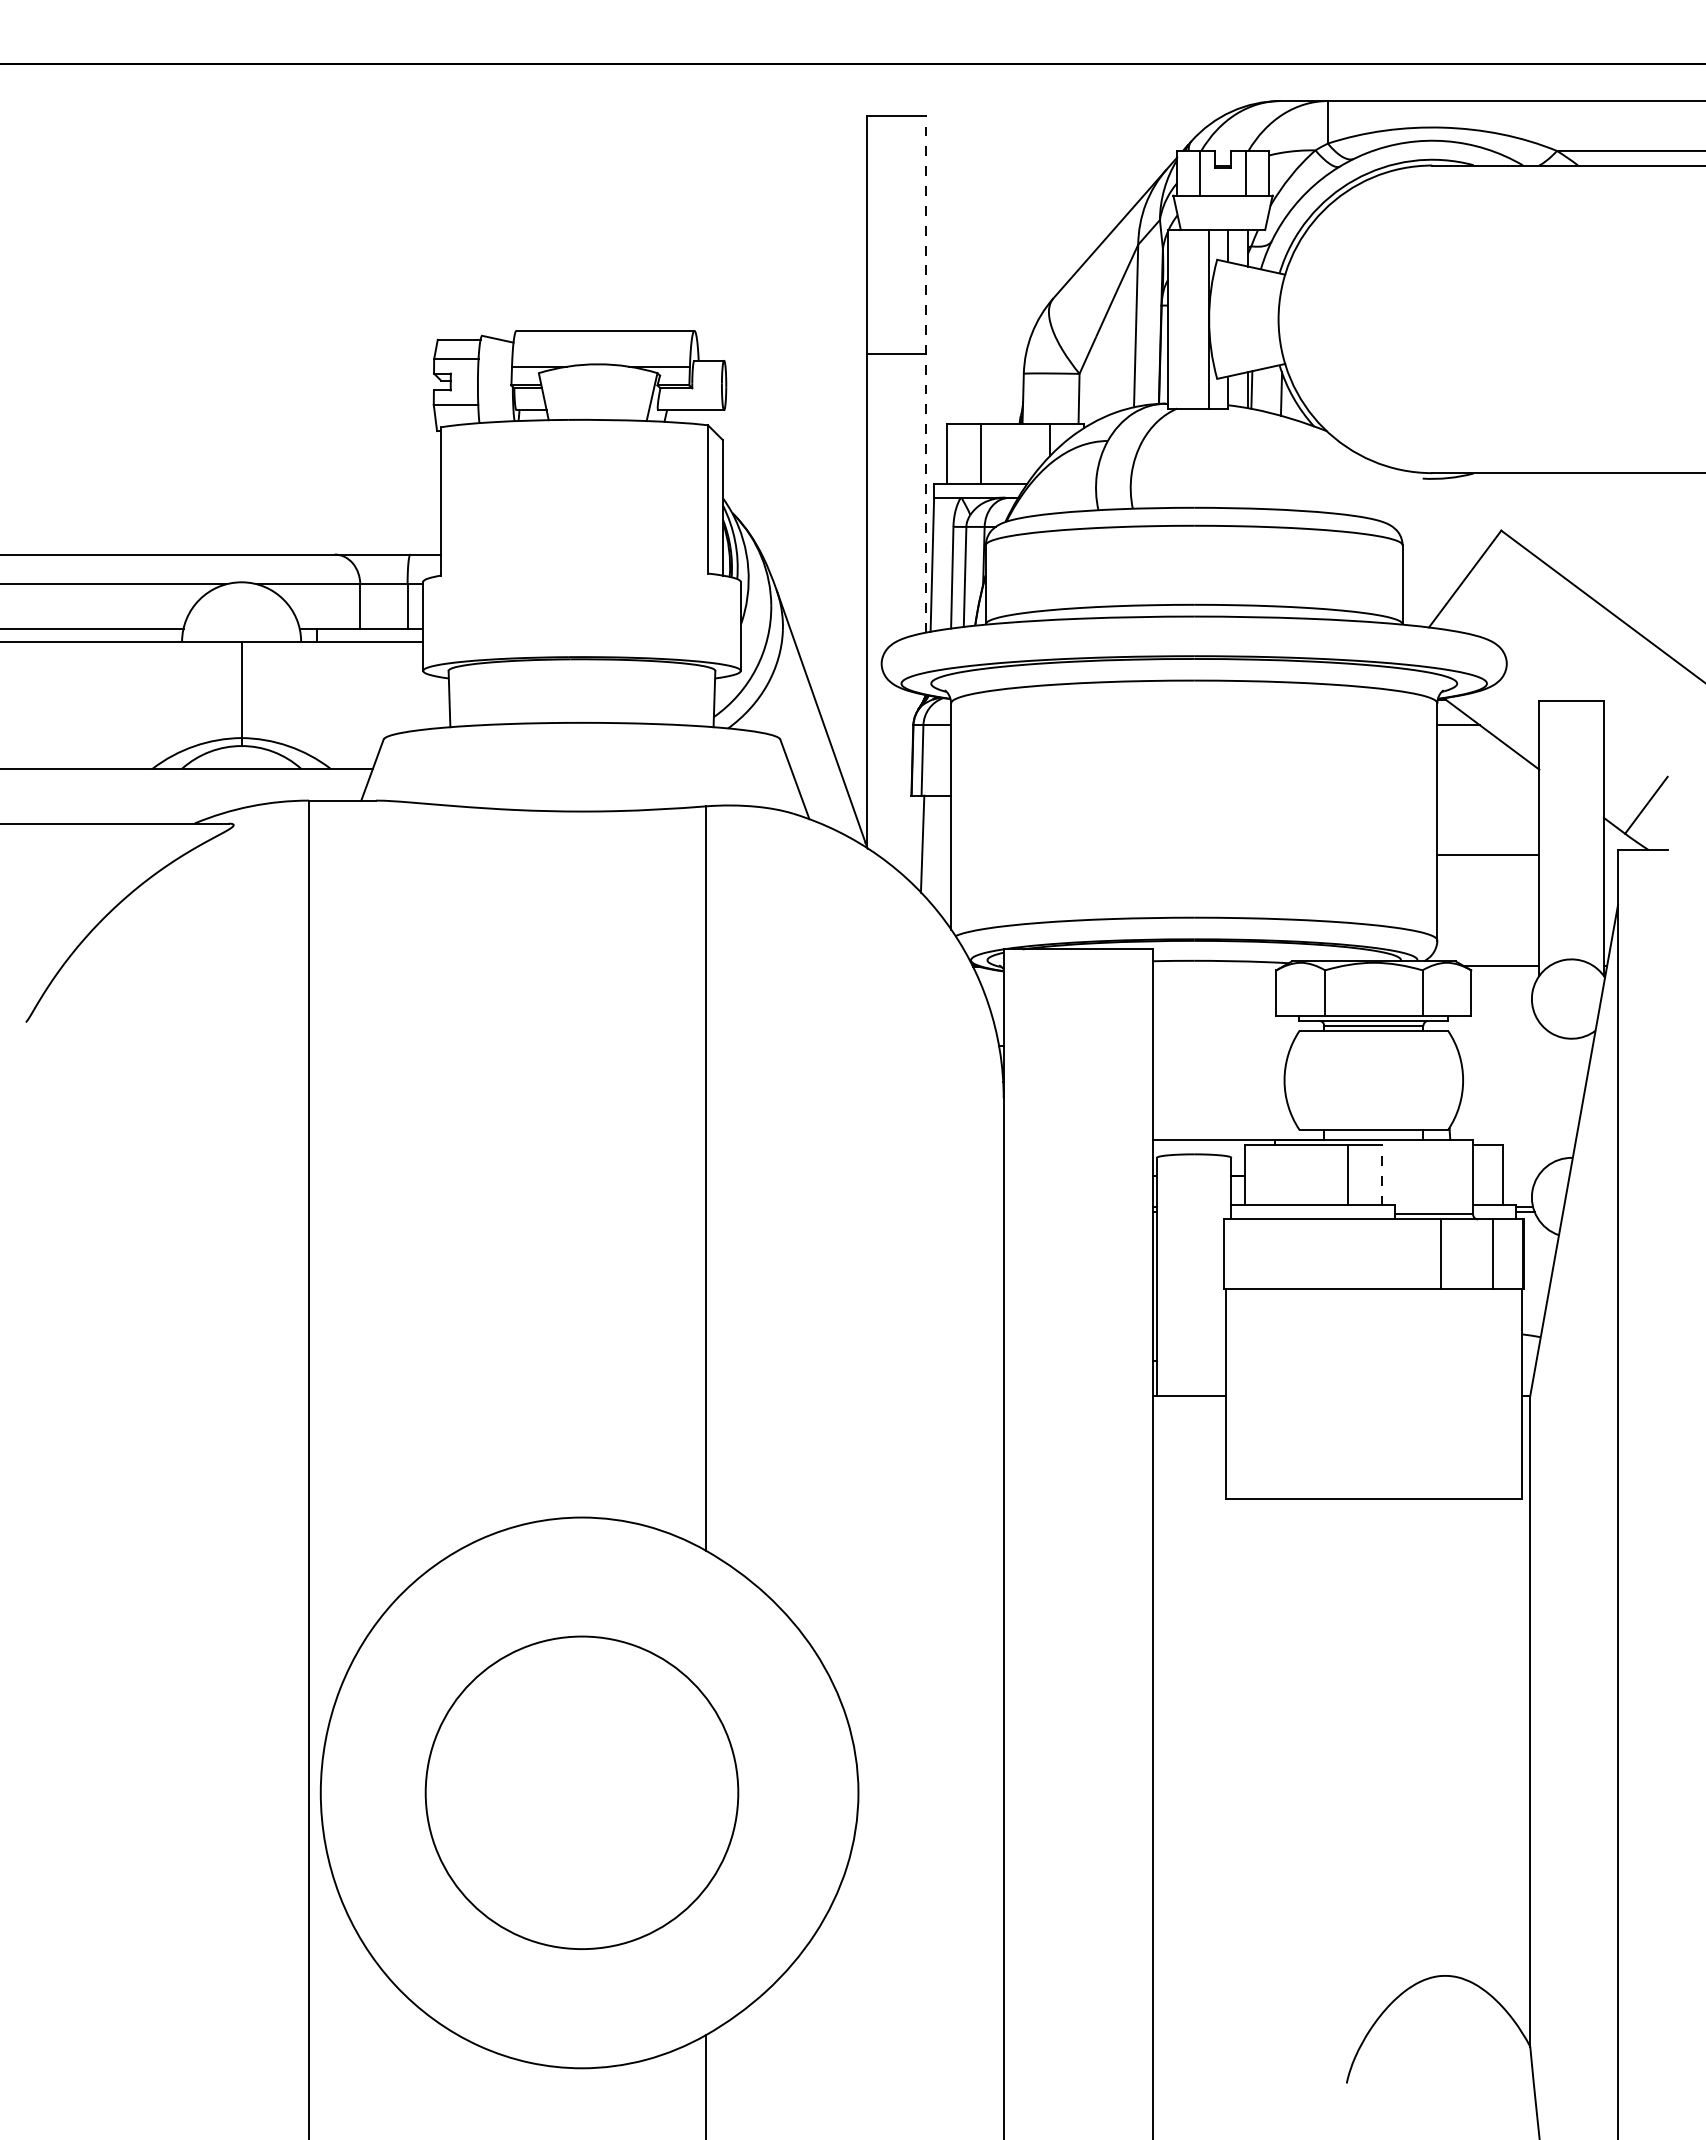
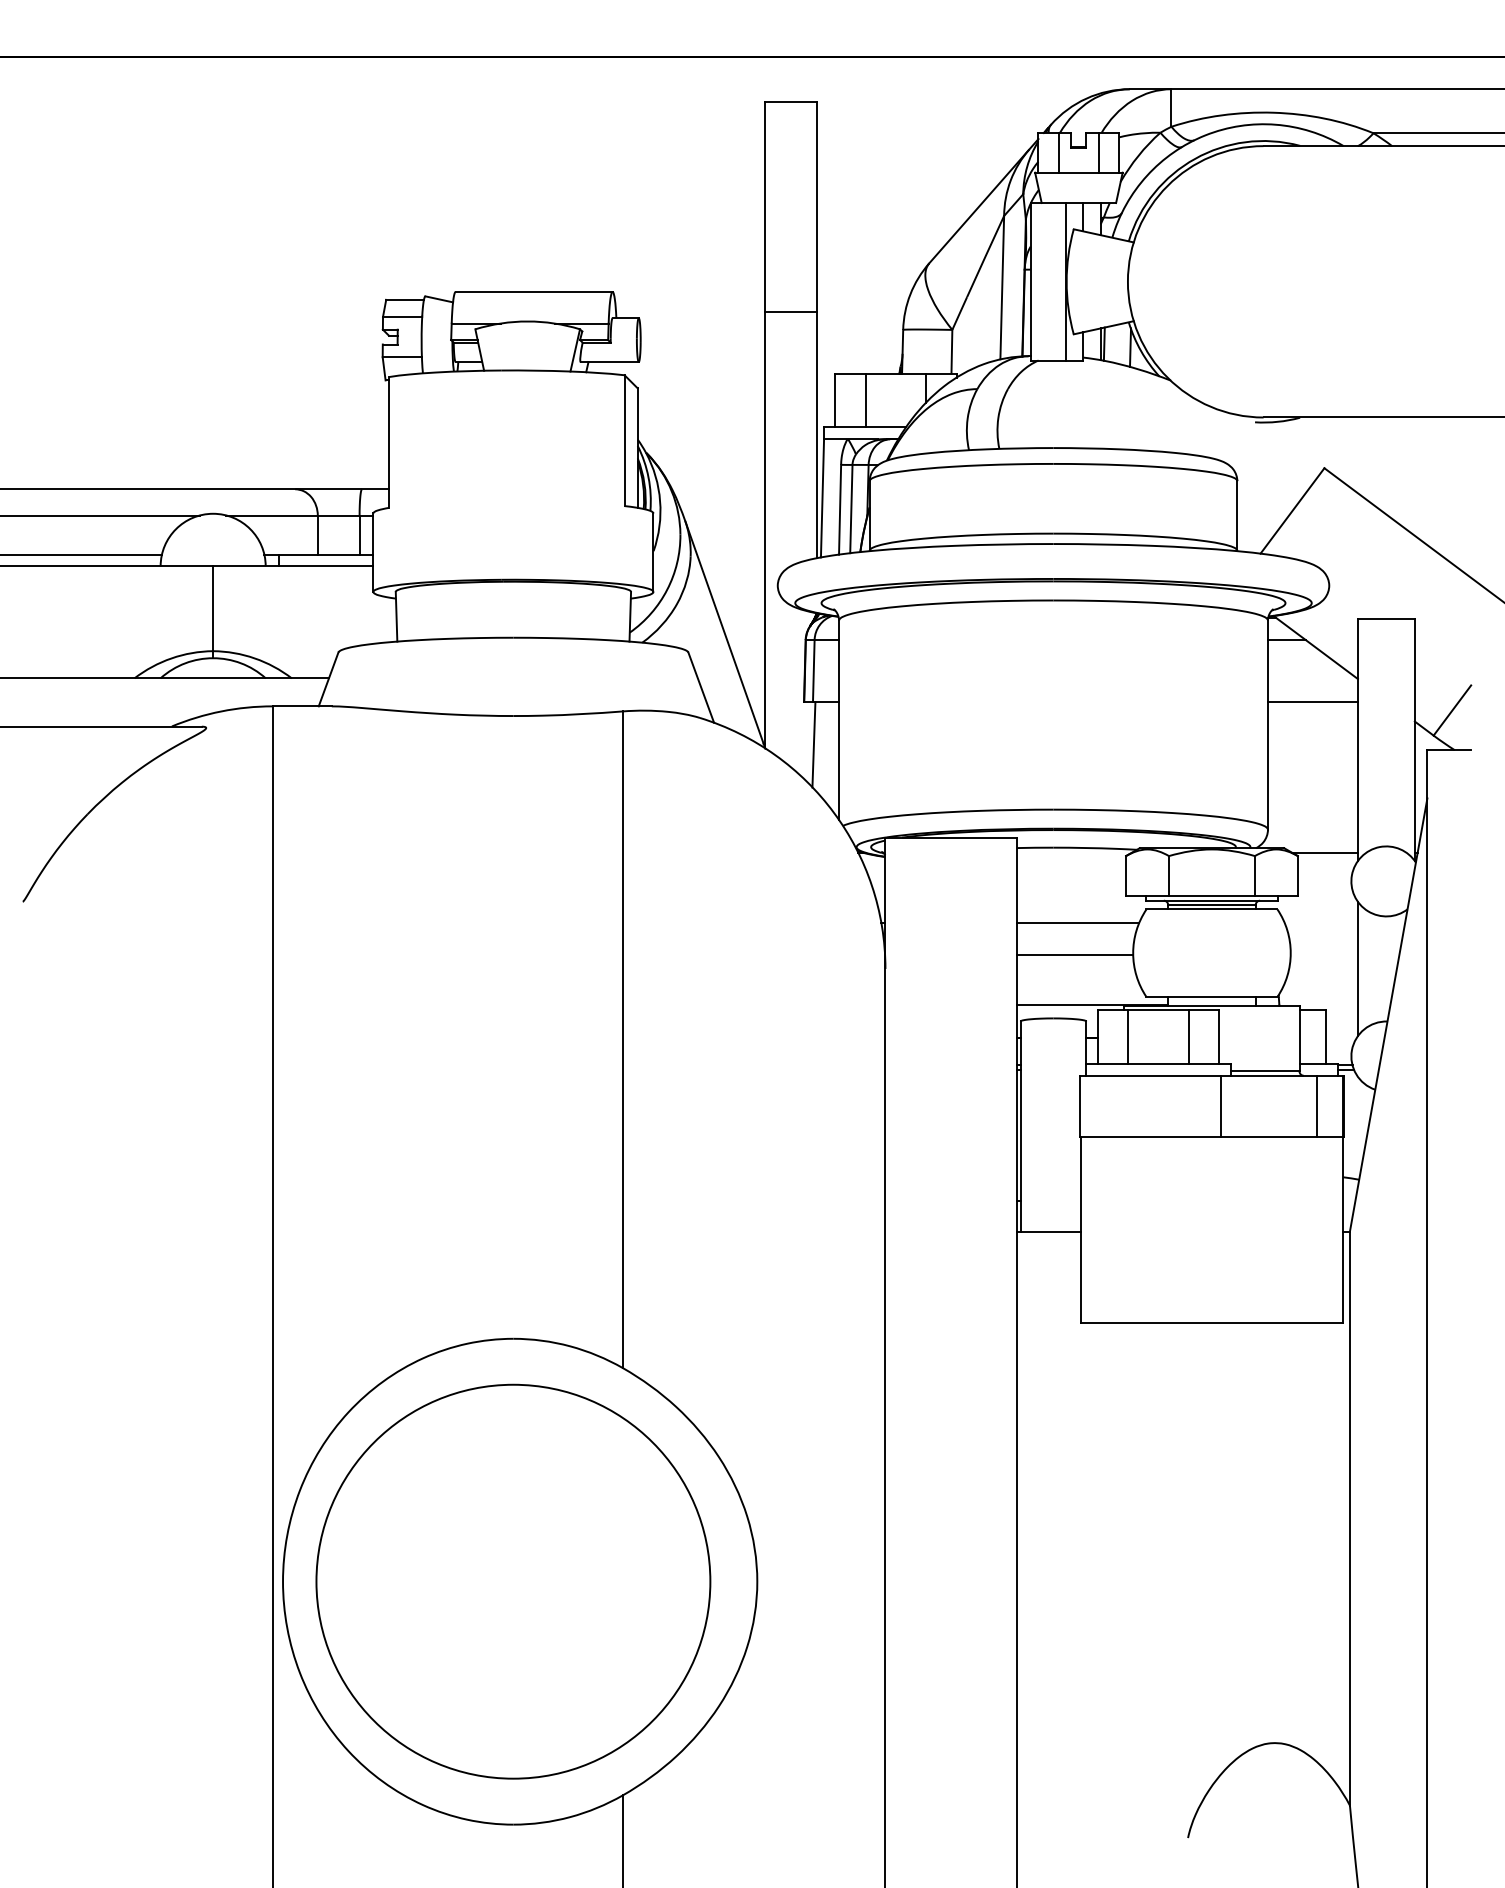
line: (926, 374) -> (817, 330), dashed -> solid
line: (1487, 854) -> (1312, 701), moved
line: (1221, 1045) -> (1077, 922), added
line: (1218, 1081) -> (1074, 954), added
line: (1538, 1097) -> (1357, 968), added
line: (1279, 1174) -> (1128, 1036), added
line: (1382, 1174) -> (1219, 1036), dashed -> solid
line: (1441, 1254) -> (1221, 1106), moved
circle: (582, 1792) -> (513, 1581), size x1.43

